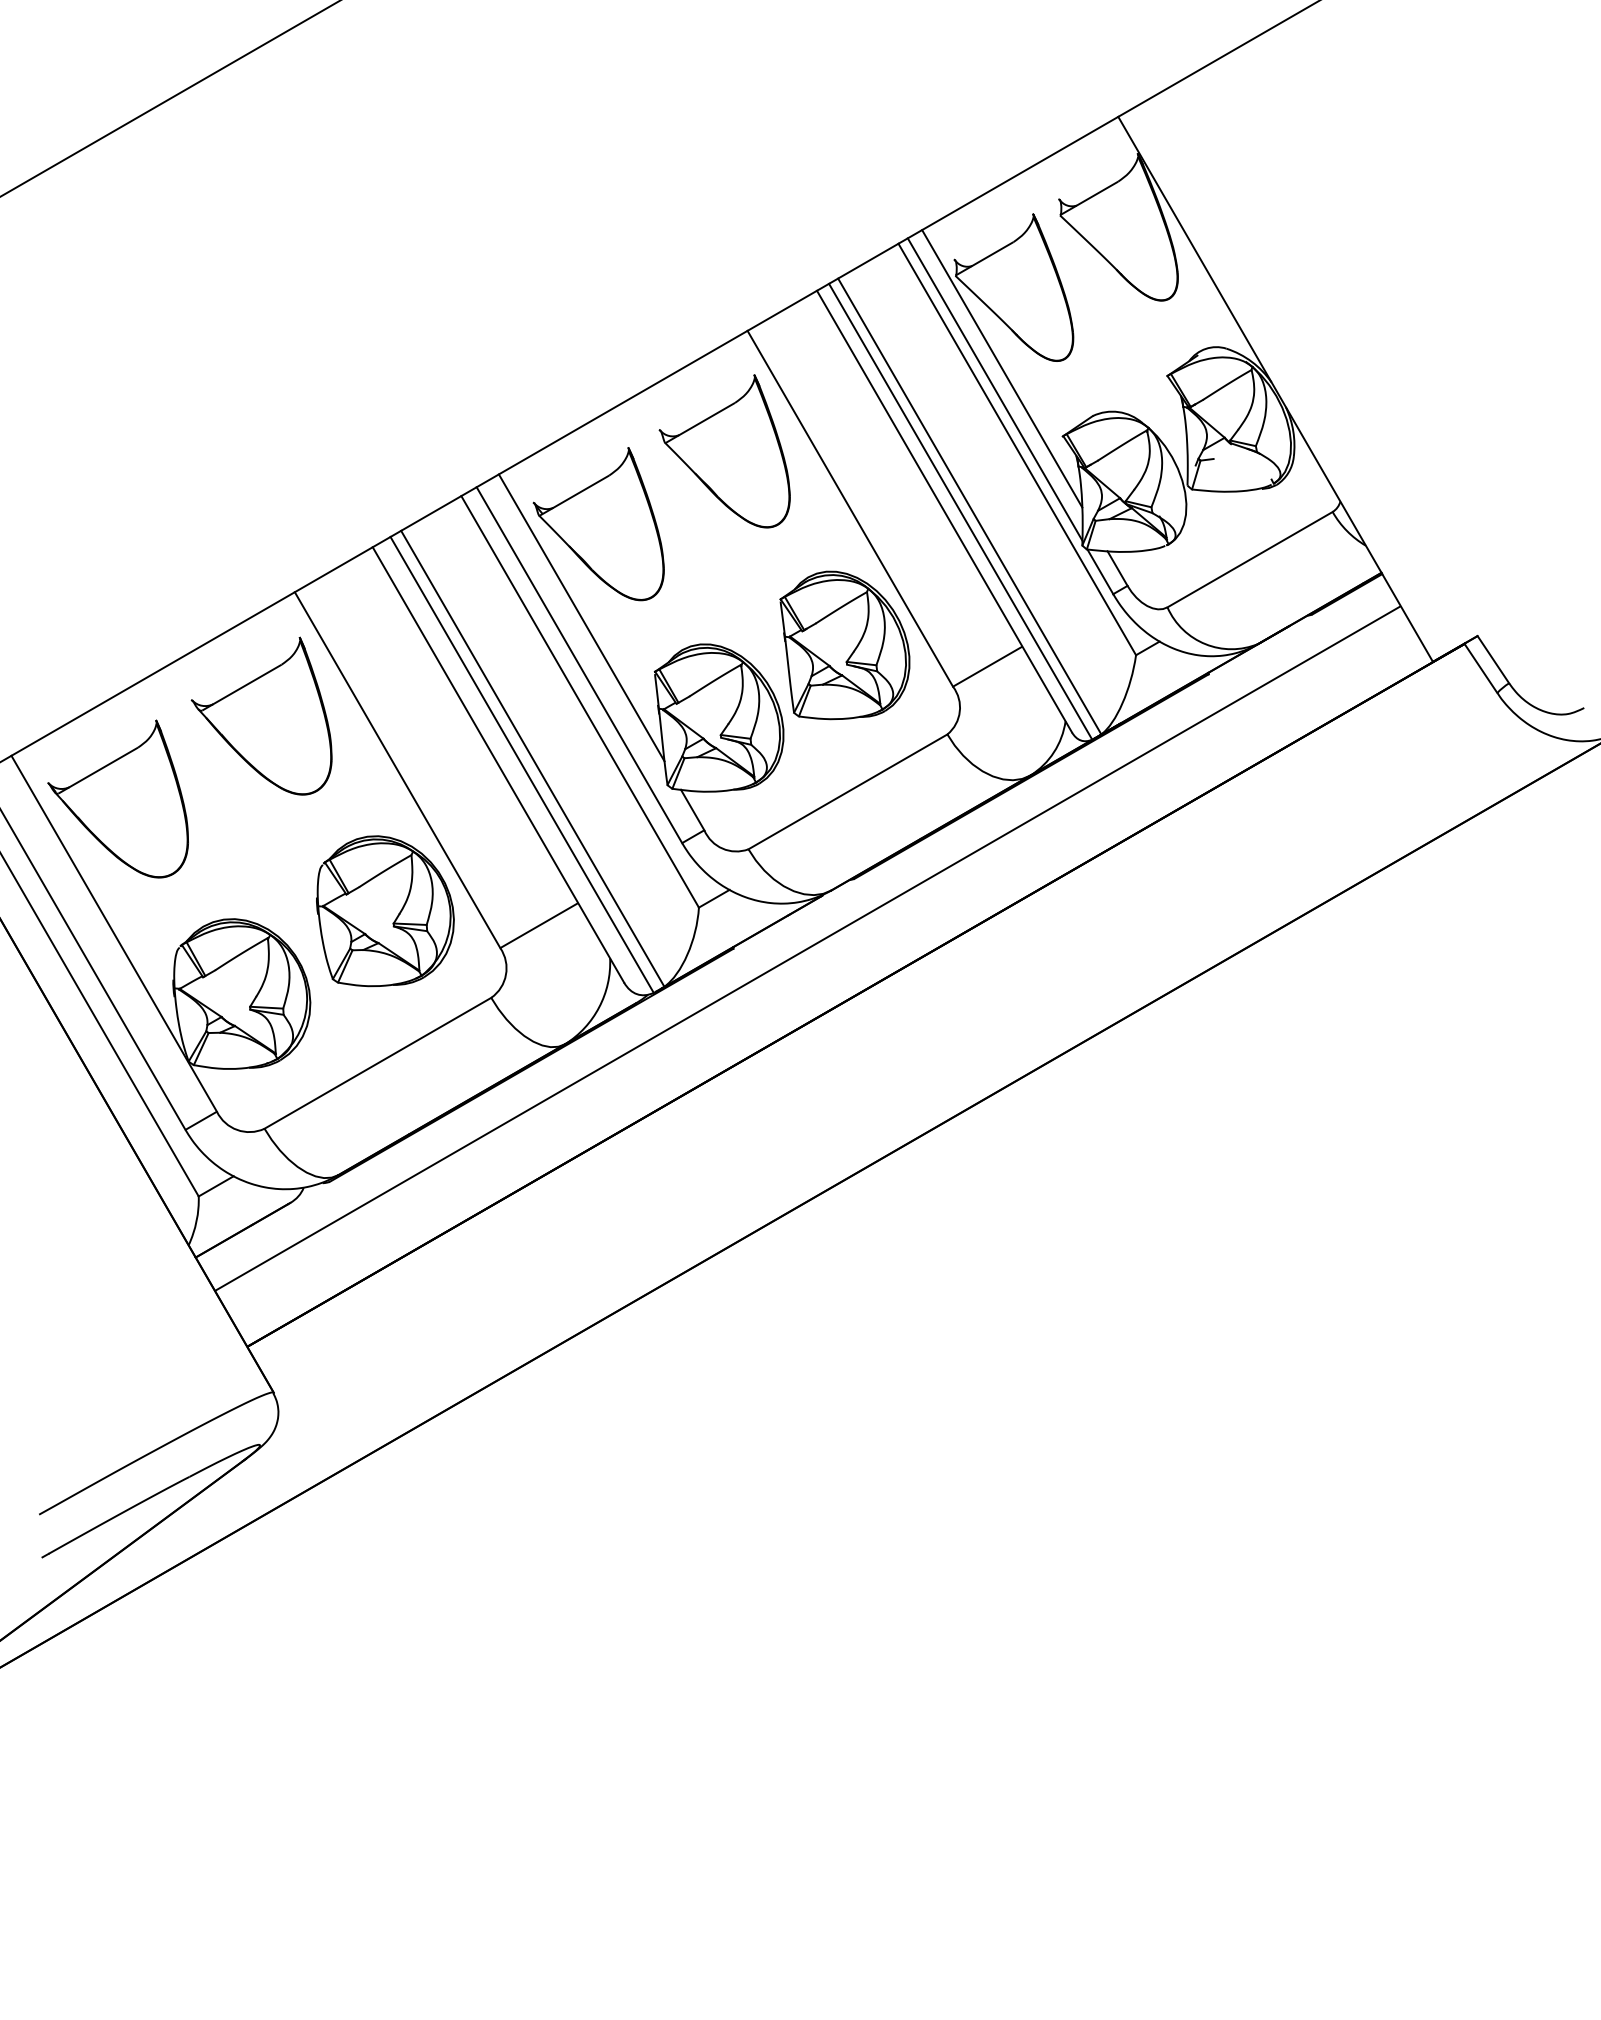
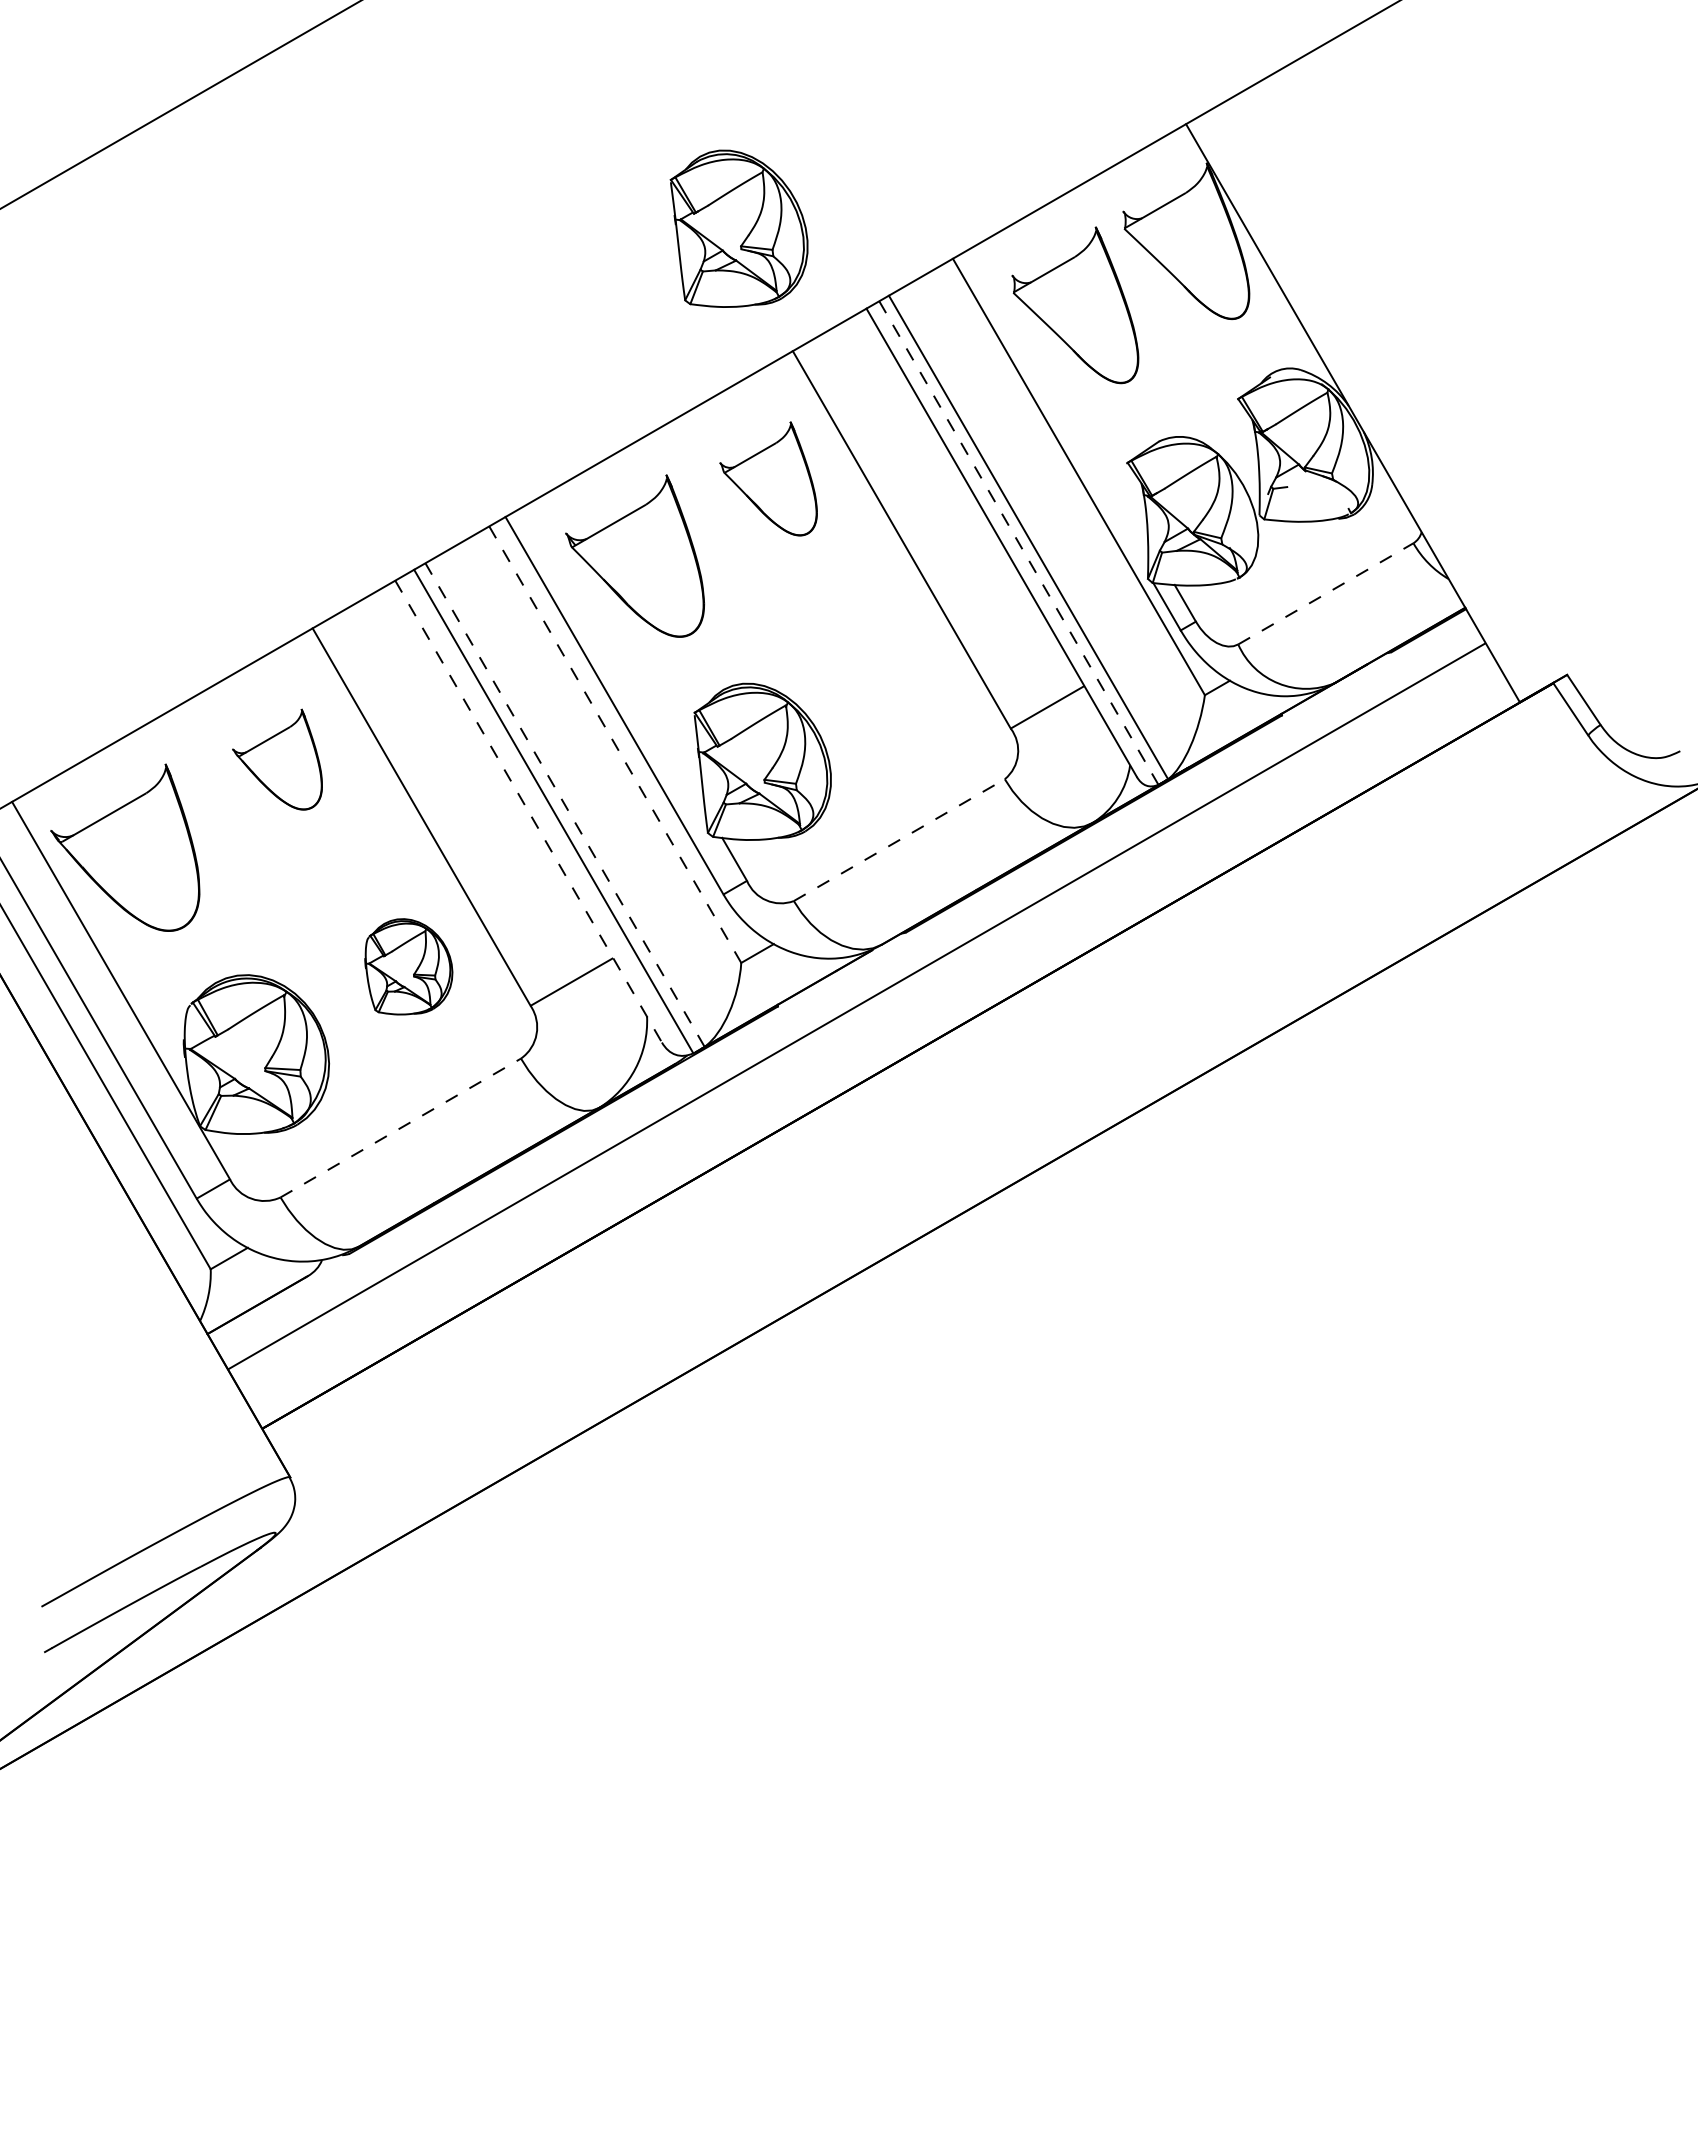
line: (1001, 368) -> (1062, 391), removed
line: (995, 389) -> (1055, 413), removed
part: (724, 450) -> (768, 478), size x0.7
line: (961, 512) -> (1019, 543), solid -> dashed
line: (1250, 559) -> (1326, 593), solid -> dashed
line: (581, 617) -> (616, 655), removed
part: (844, 645) -> (738, 228), moved
line: (580, 702) -> (615, 745), solid -> dashed
part: (261, 715) -> (277, 759), size x0.6
line: (532, 758) -> (564, 804), solid -> dashed
line: (498, 764) -> (528, 811), solid -> dashed
line: (848, 792) -> (899, 840), solid -> dashed
part: (385, 911) -> (408, 966), size x0.6
line: (377, 1063) -> (400, 1128), solid -> dashed

